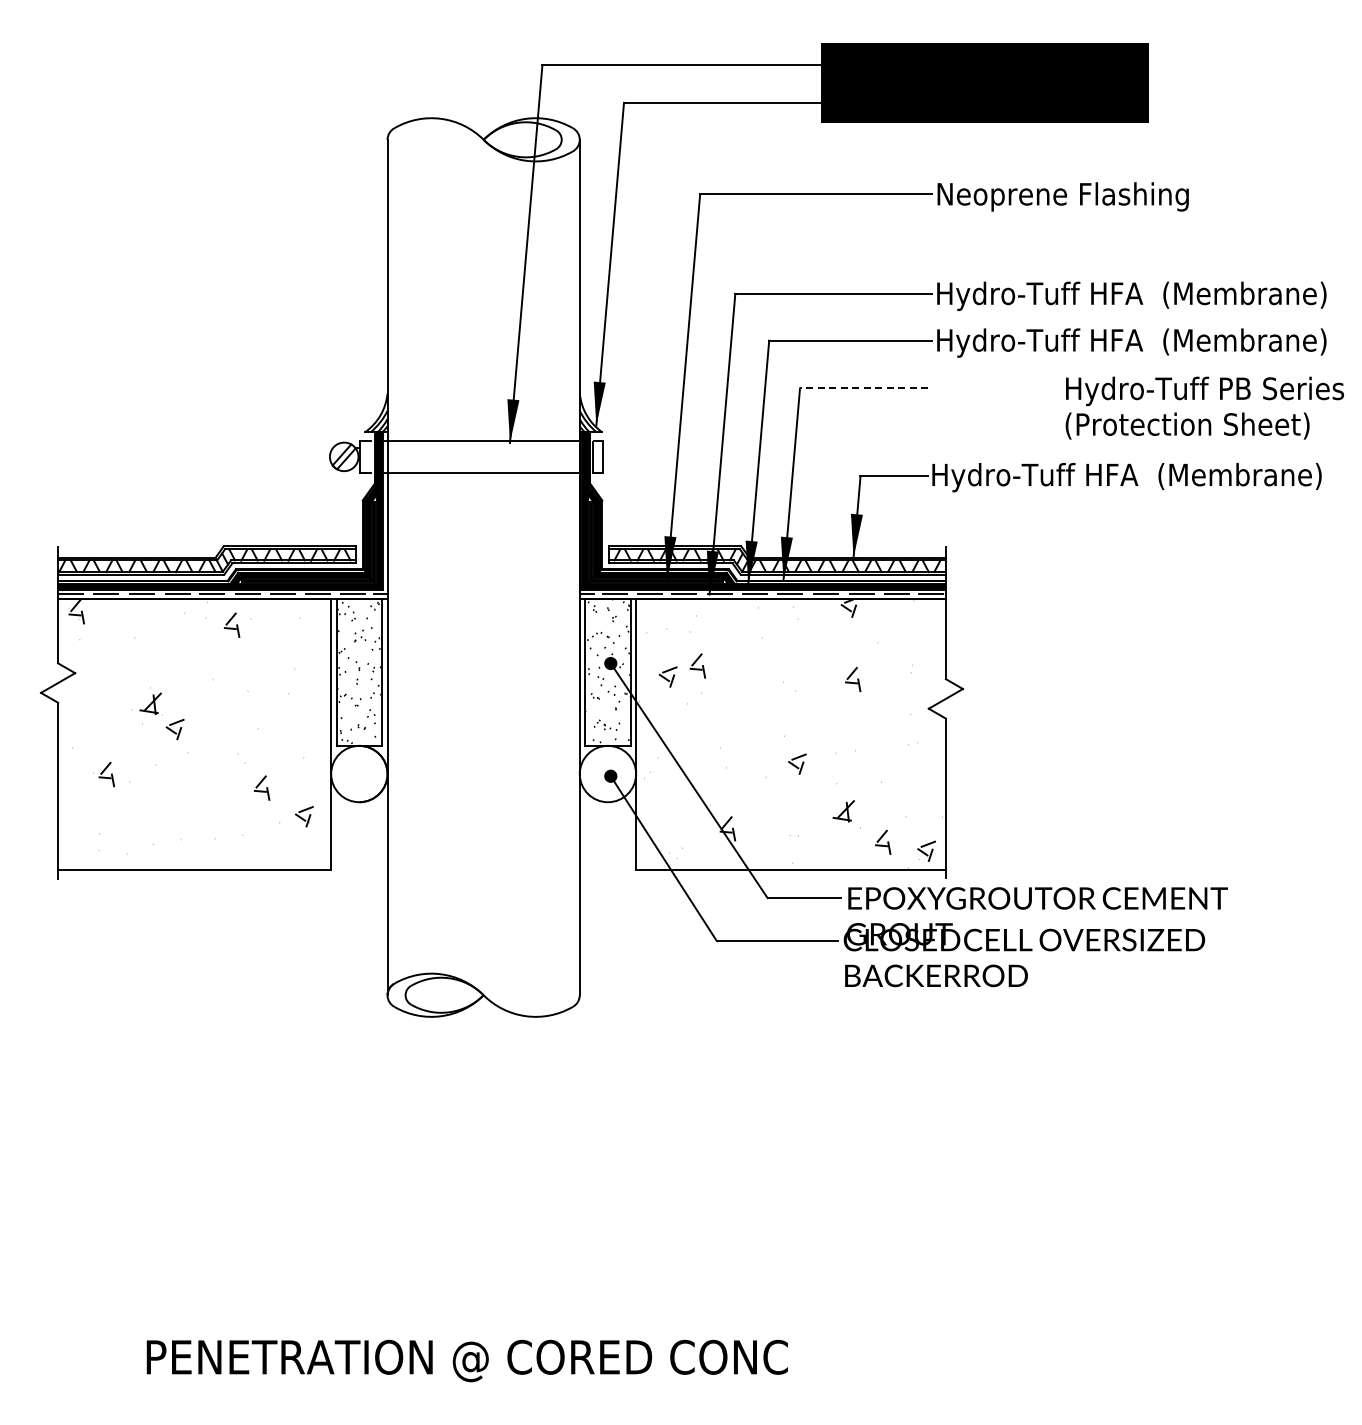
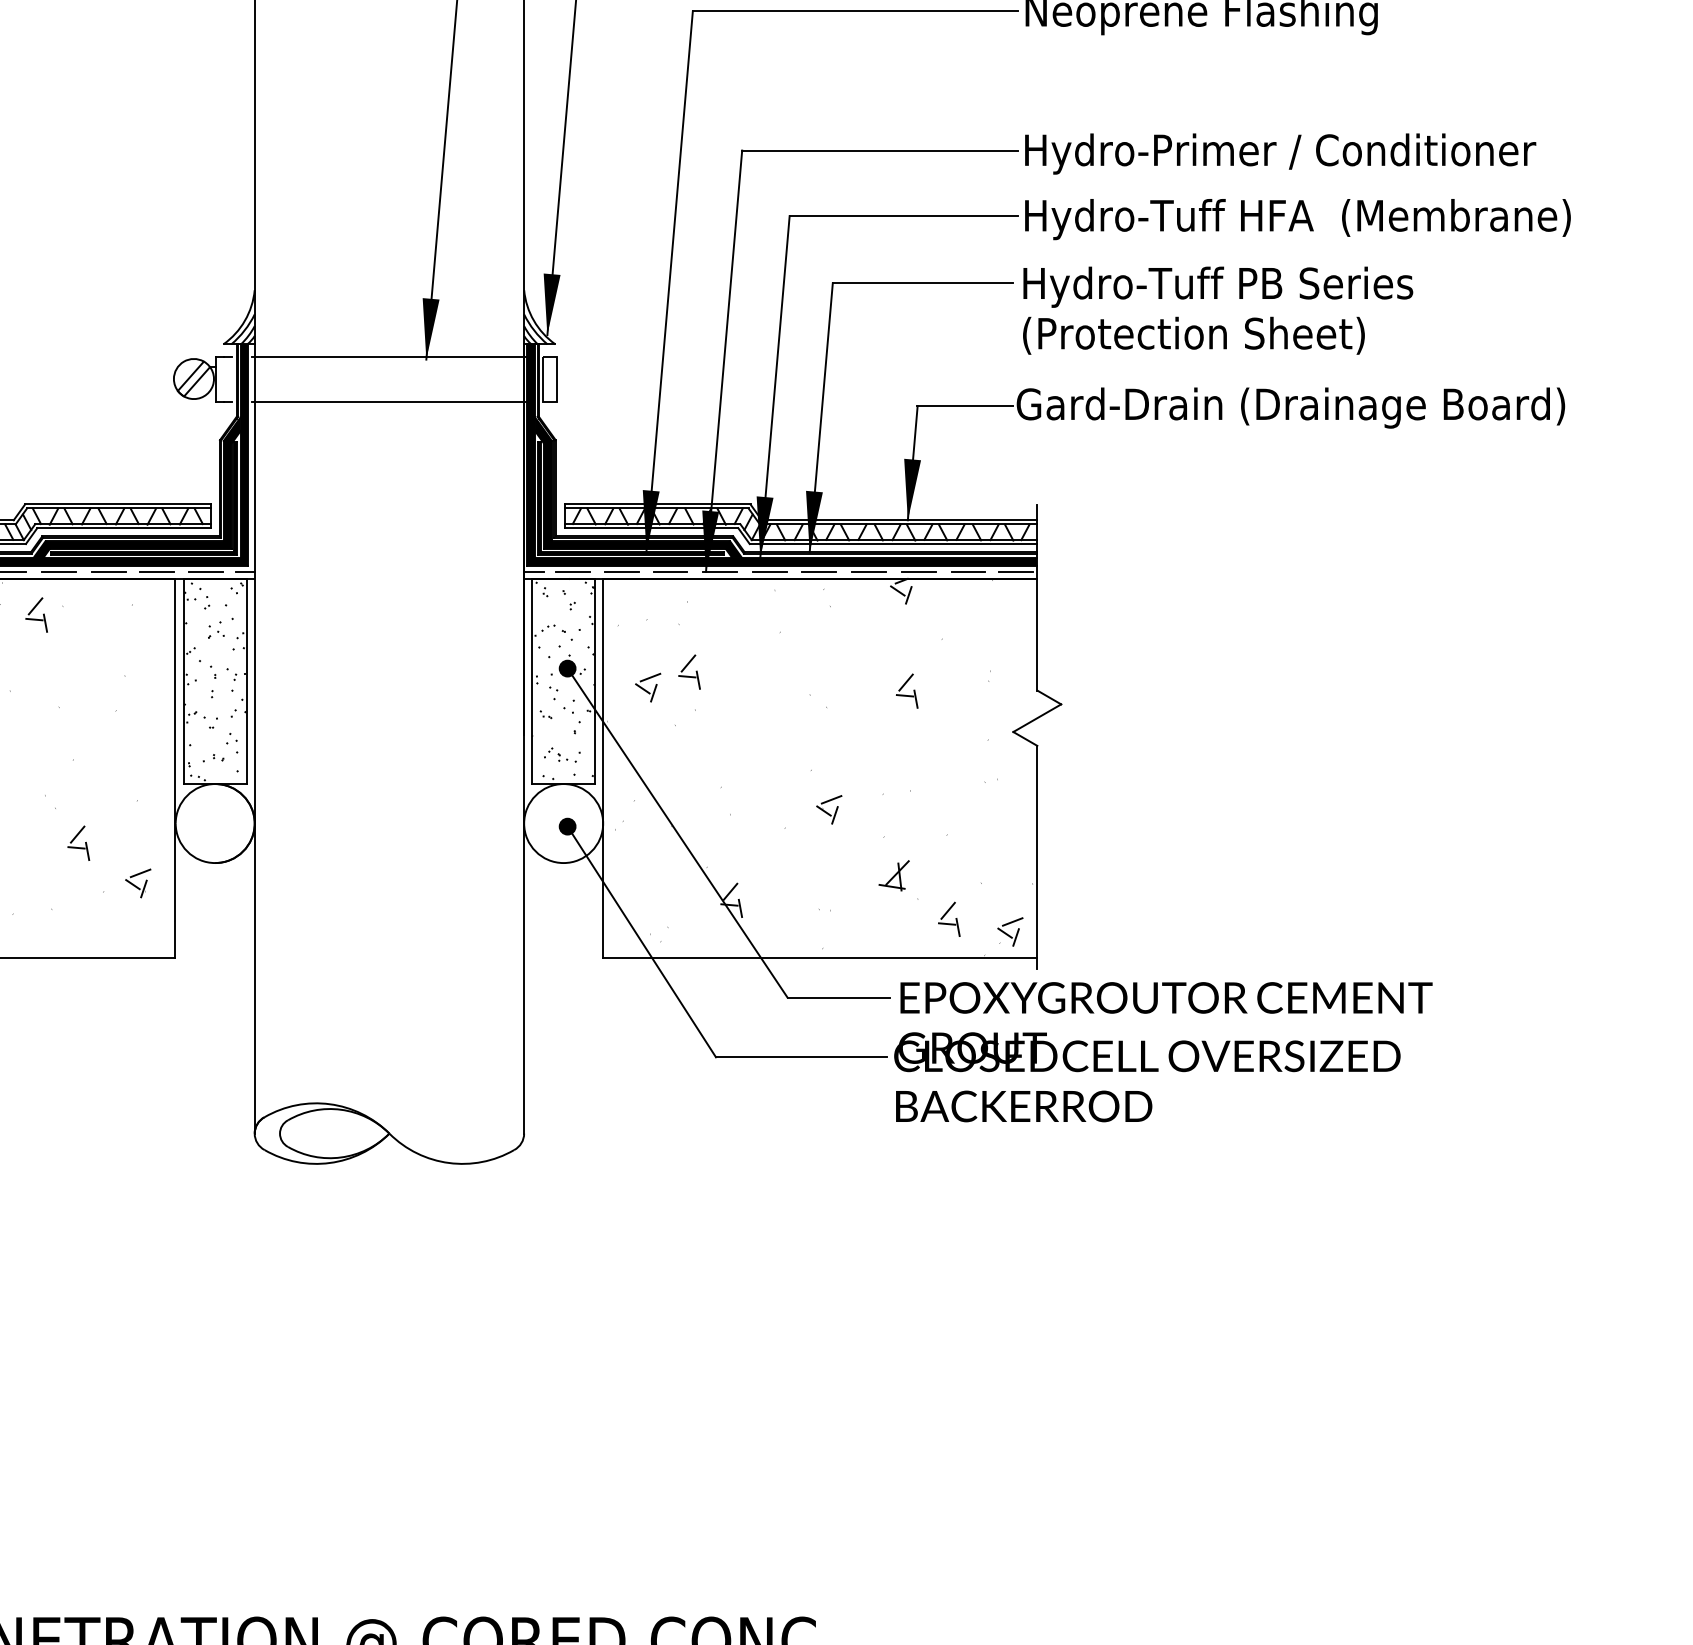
text: (1176, 294) -> (1360, 151), Hydro-Tuff HFA  (Membrane) -> Hydro-Primer / Conditioner
line: (863, 388) -> (921, 283), dashed -> solid
text: (1204, 407) -> (1217, 309), moved
text: (1126, 477) -> (1290, 407), Hydro-Tuff HFA  (Membrane) -> Gard-Drain (Drainage Board)

